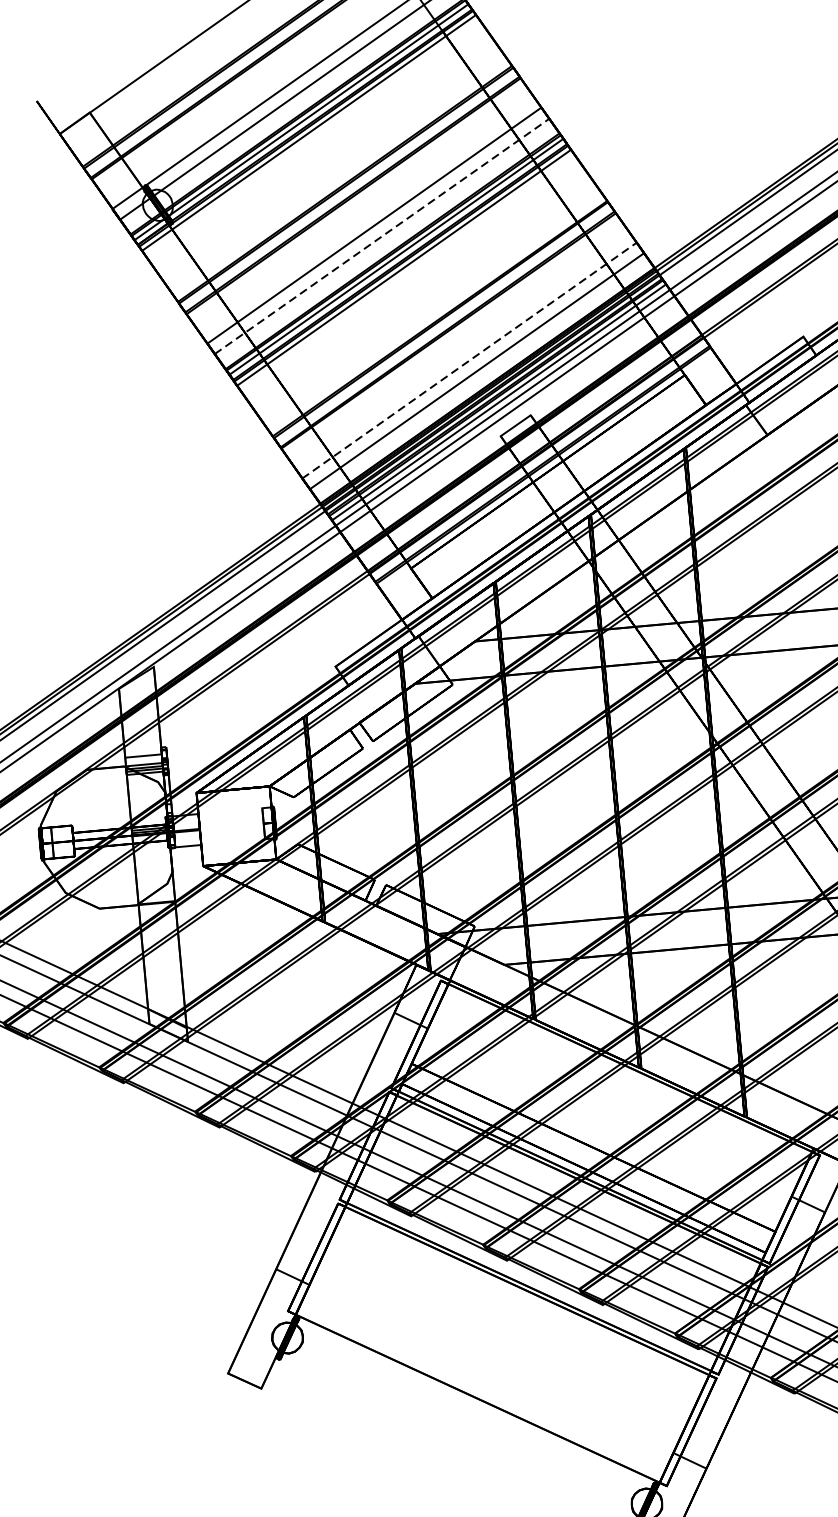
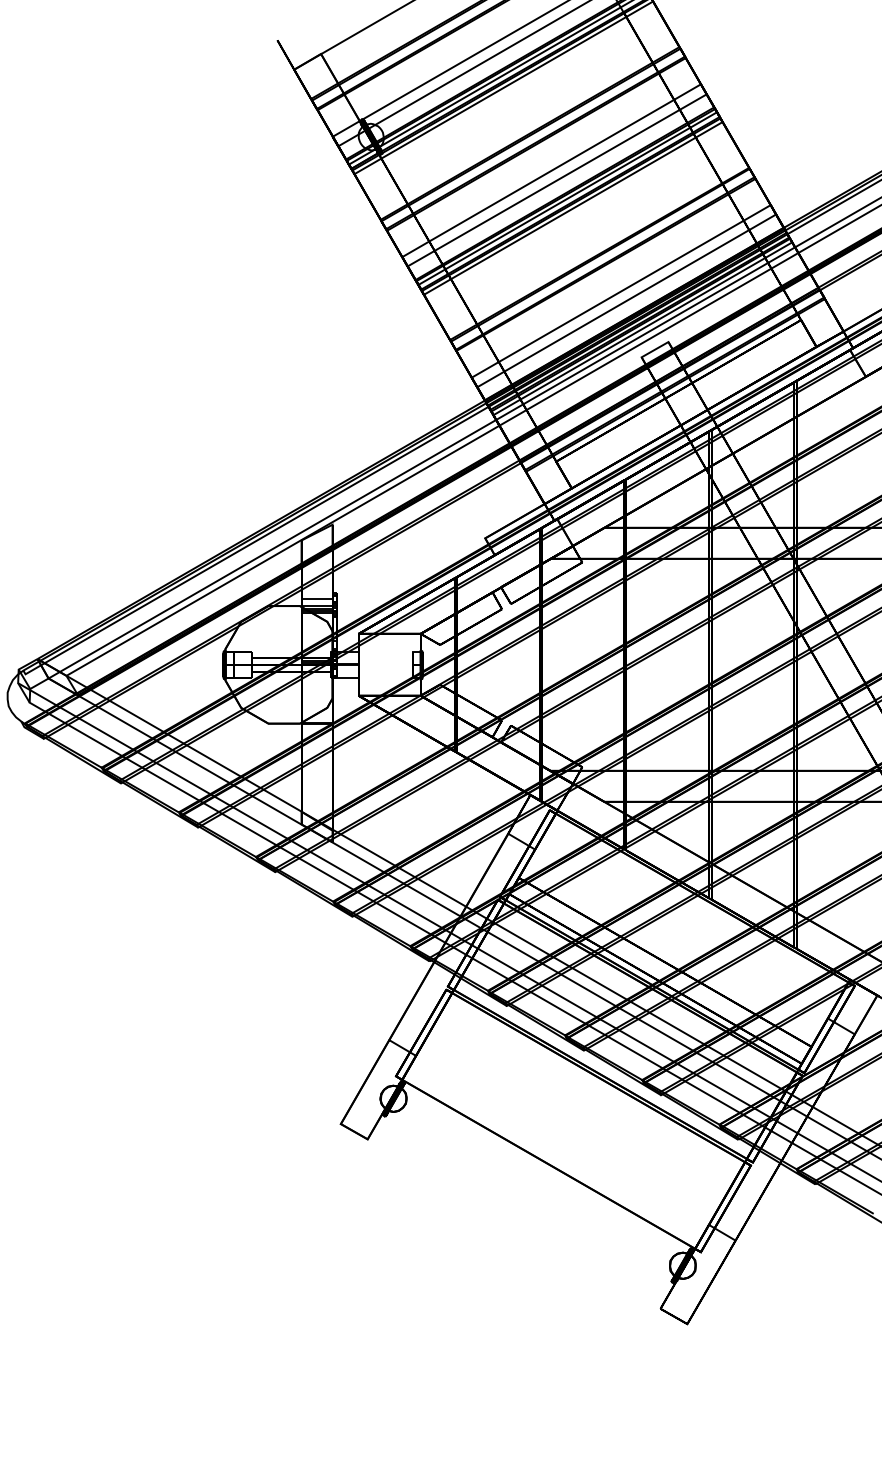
line: (382, 236) -> (557, 180), dashed -> solid
line: (469, 360) -> (621, 291), dashed -> solid

